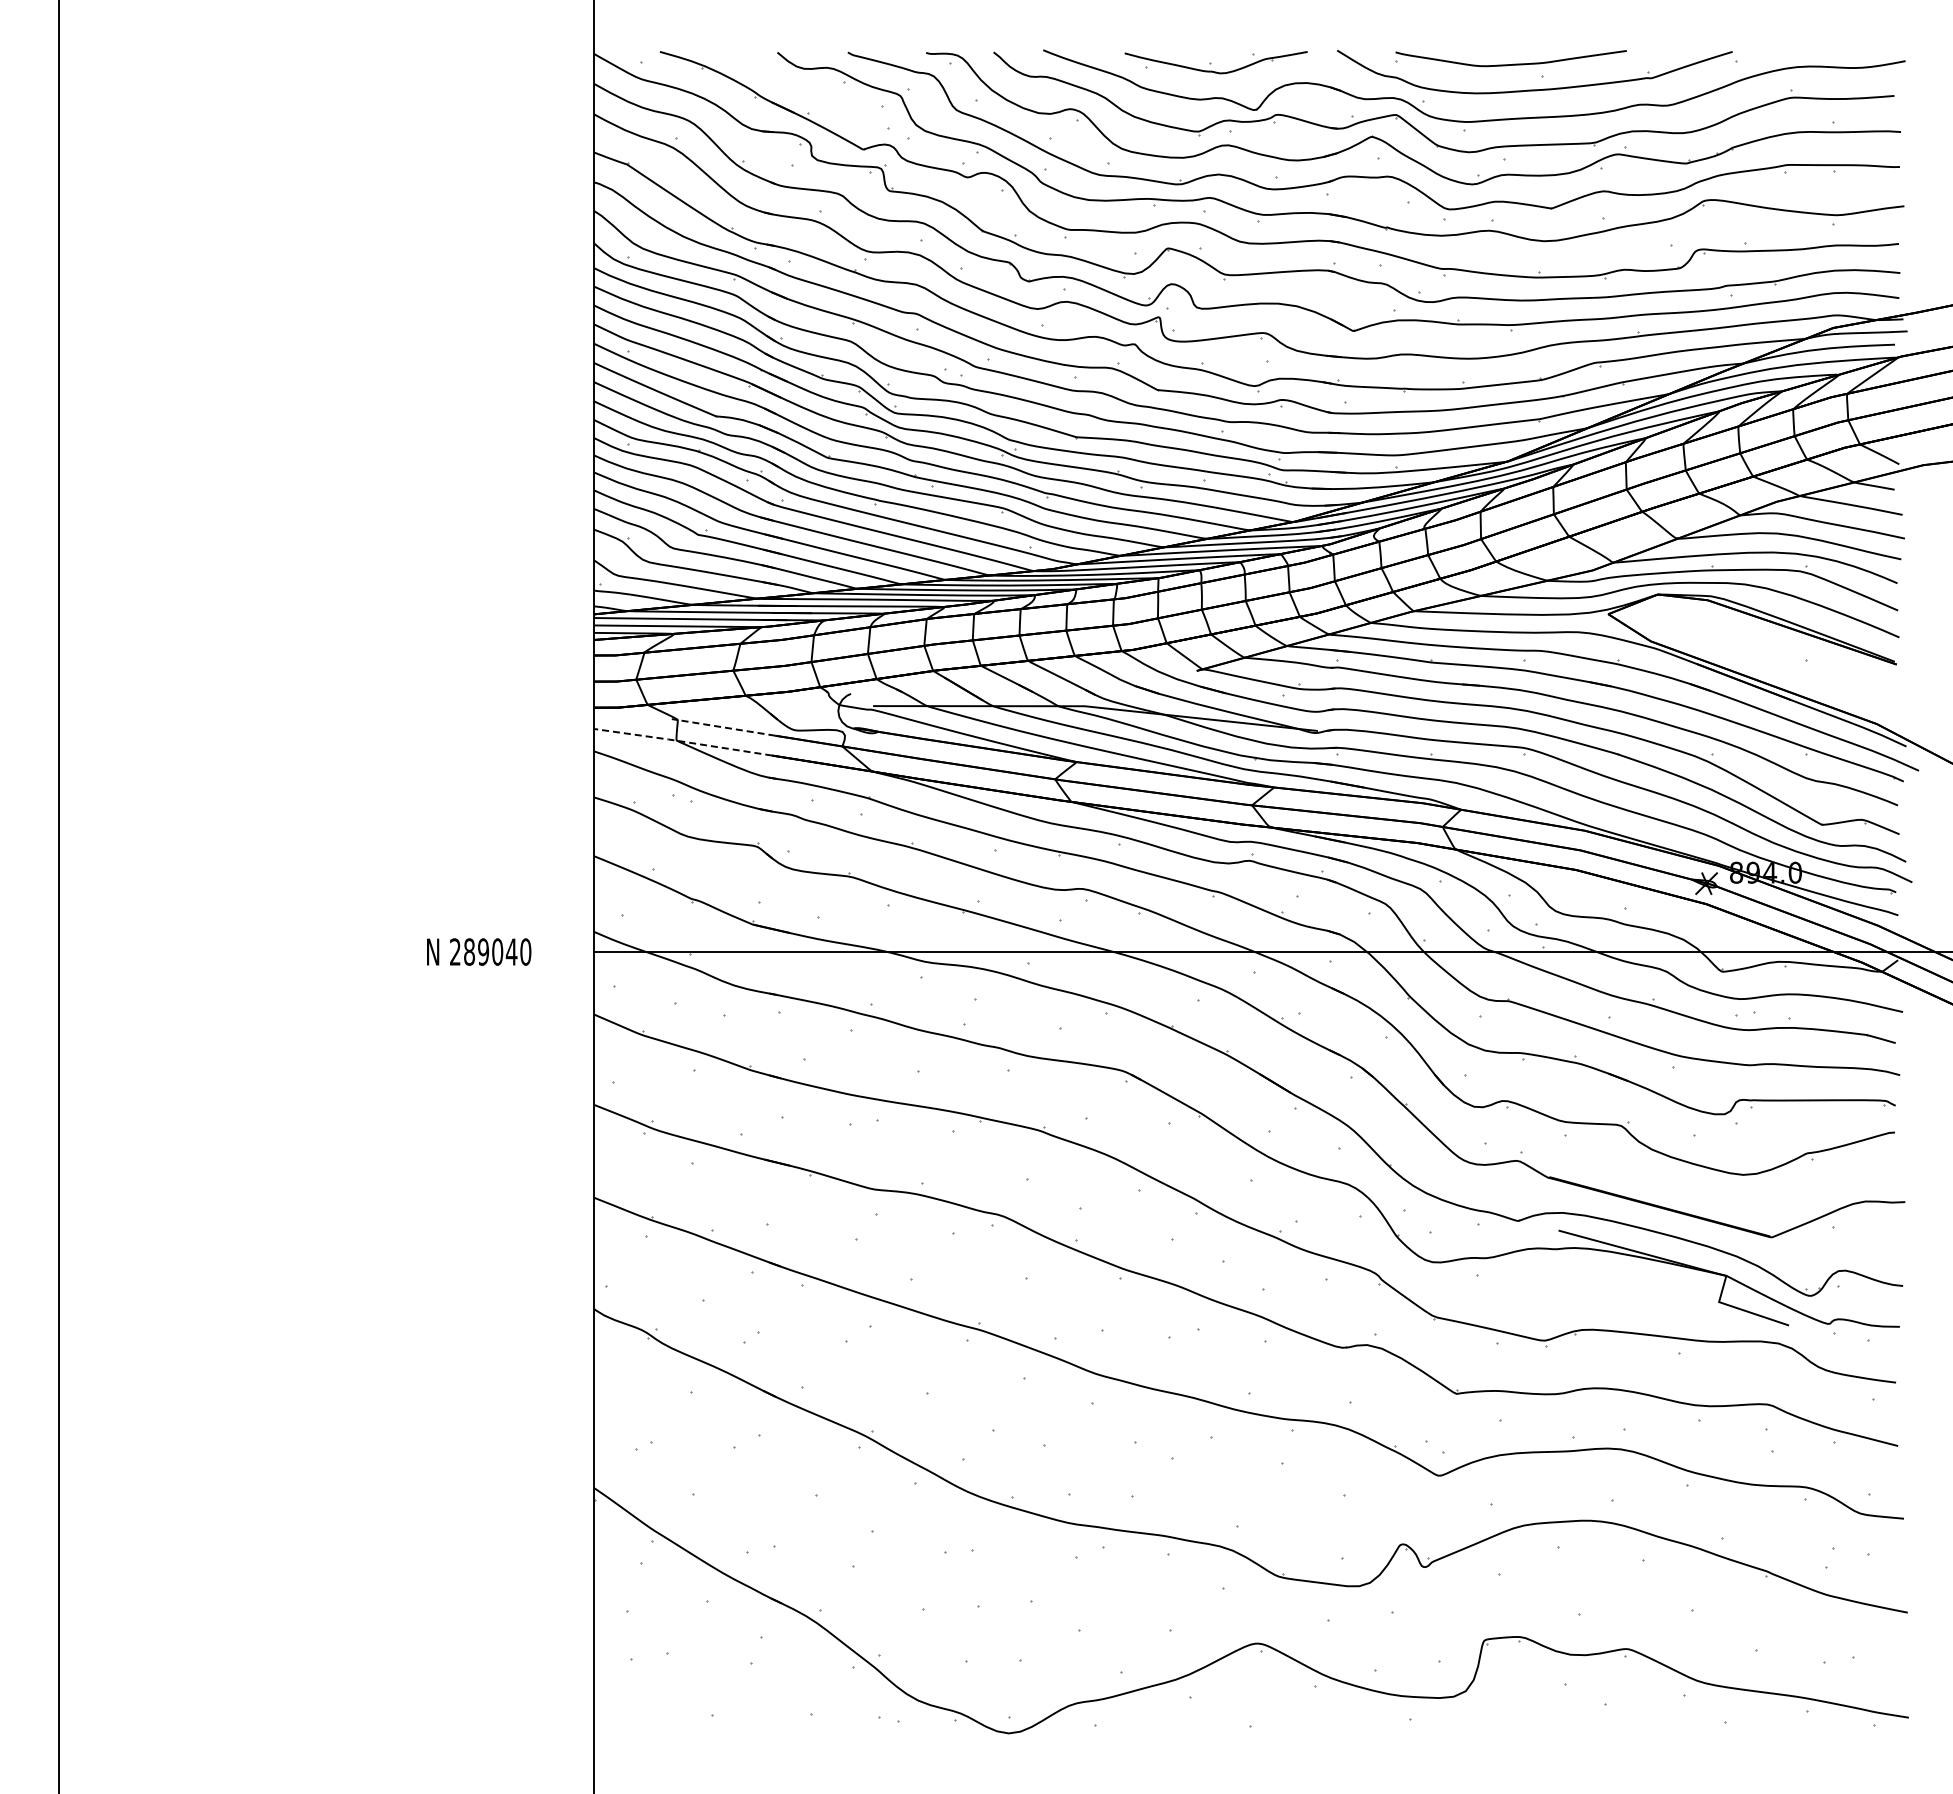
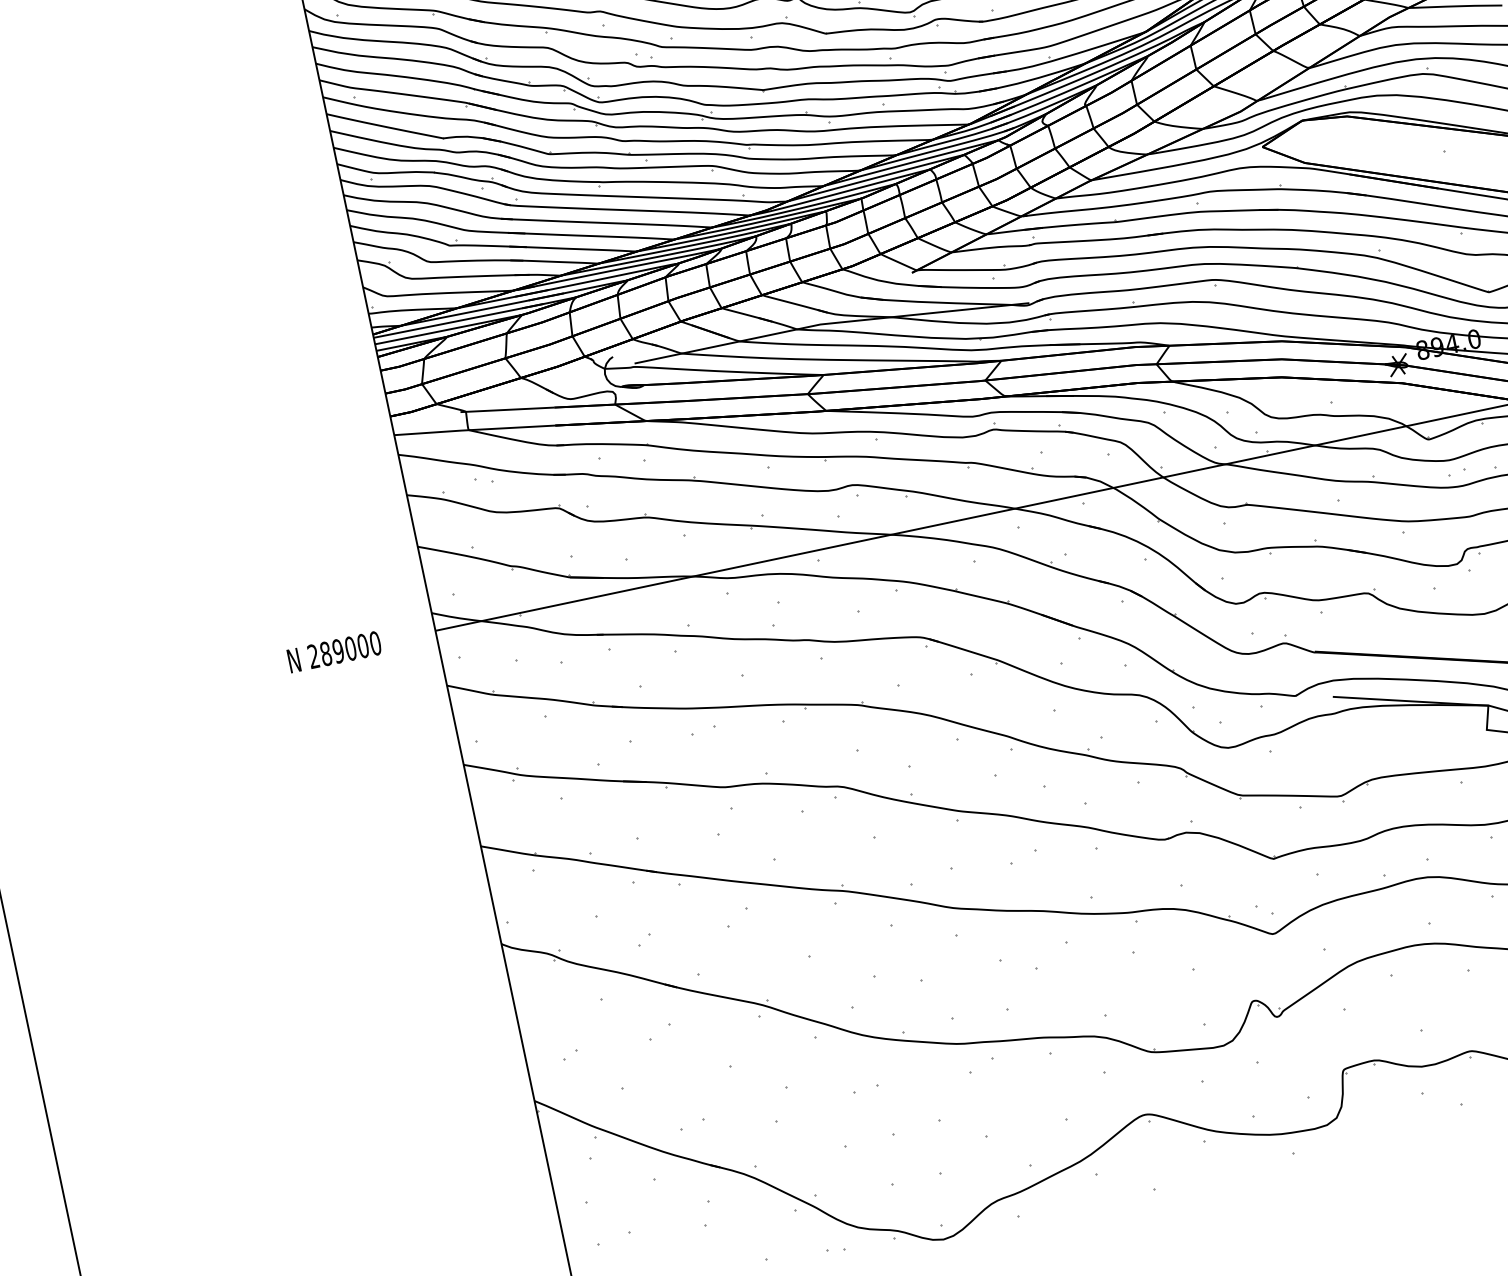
line: (723, 727) -> (507, 409), dashed -> solid
line: (682, 741) -> (473, 429), dashed -> solid
text: (511, 951) -> (362, 645), 289040 -> 289000

